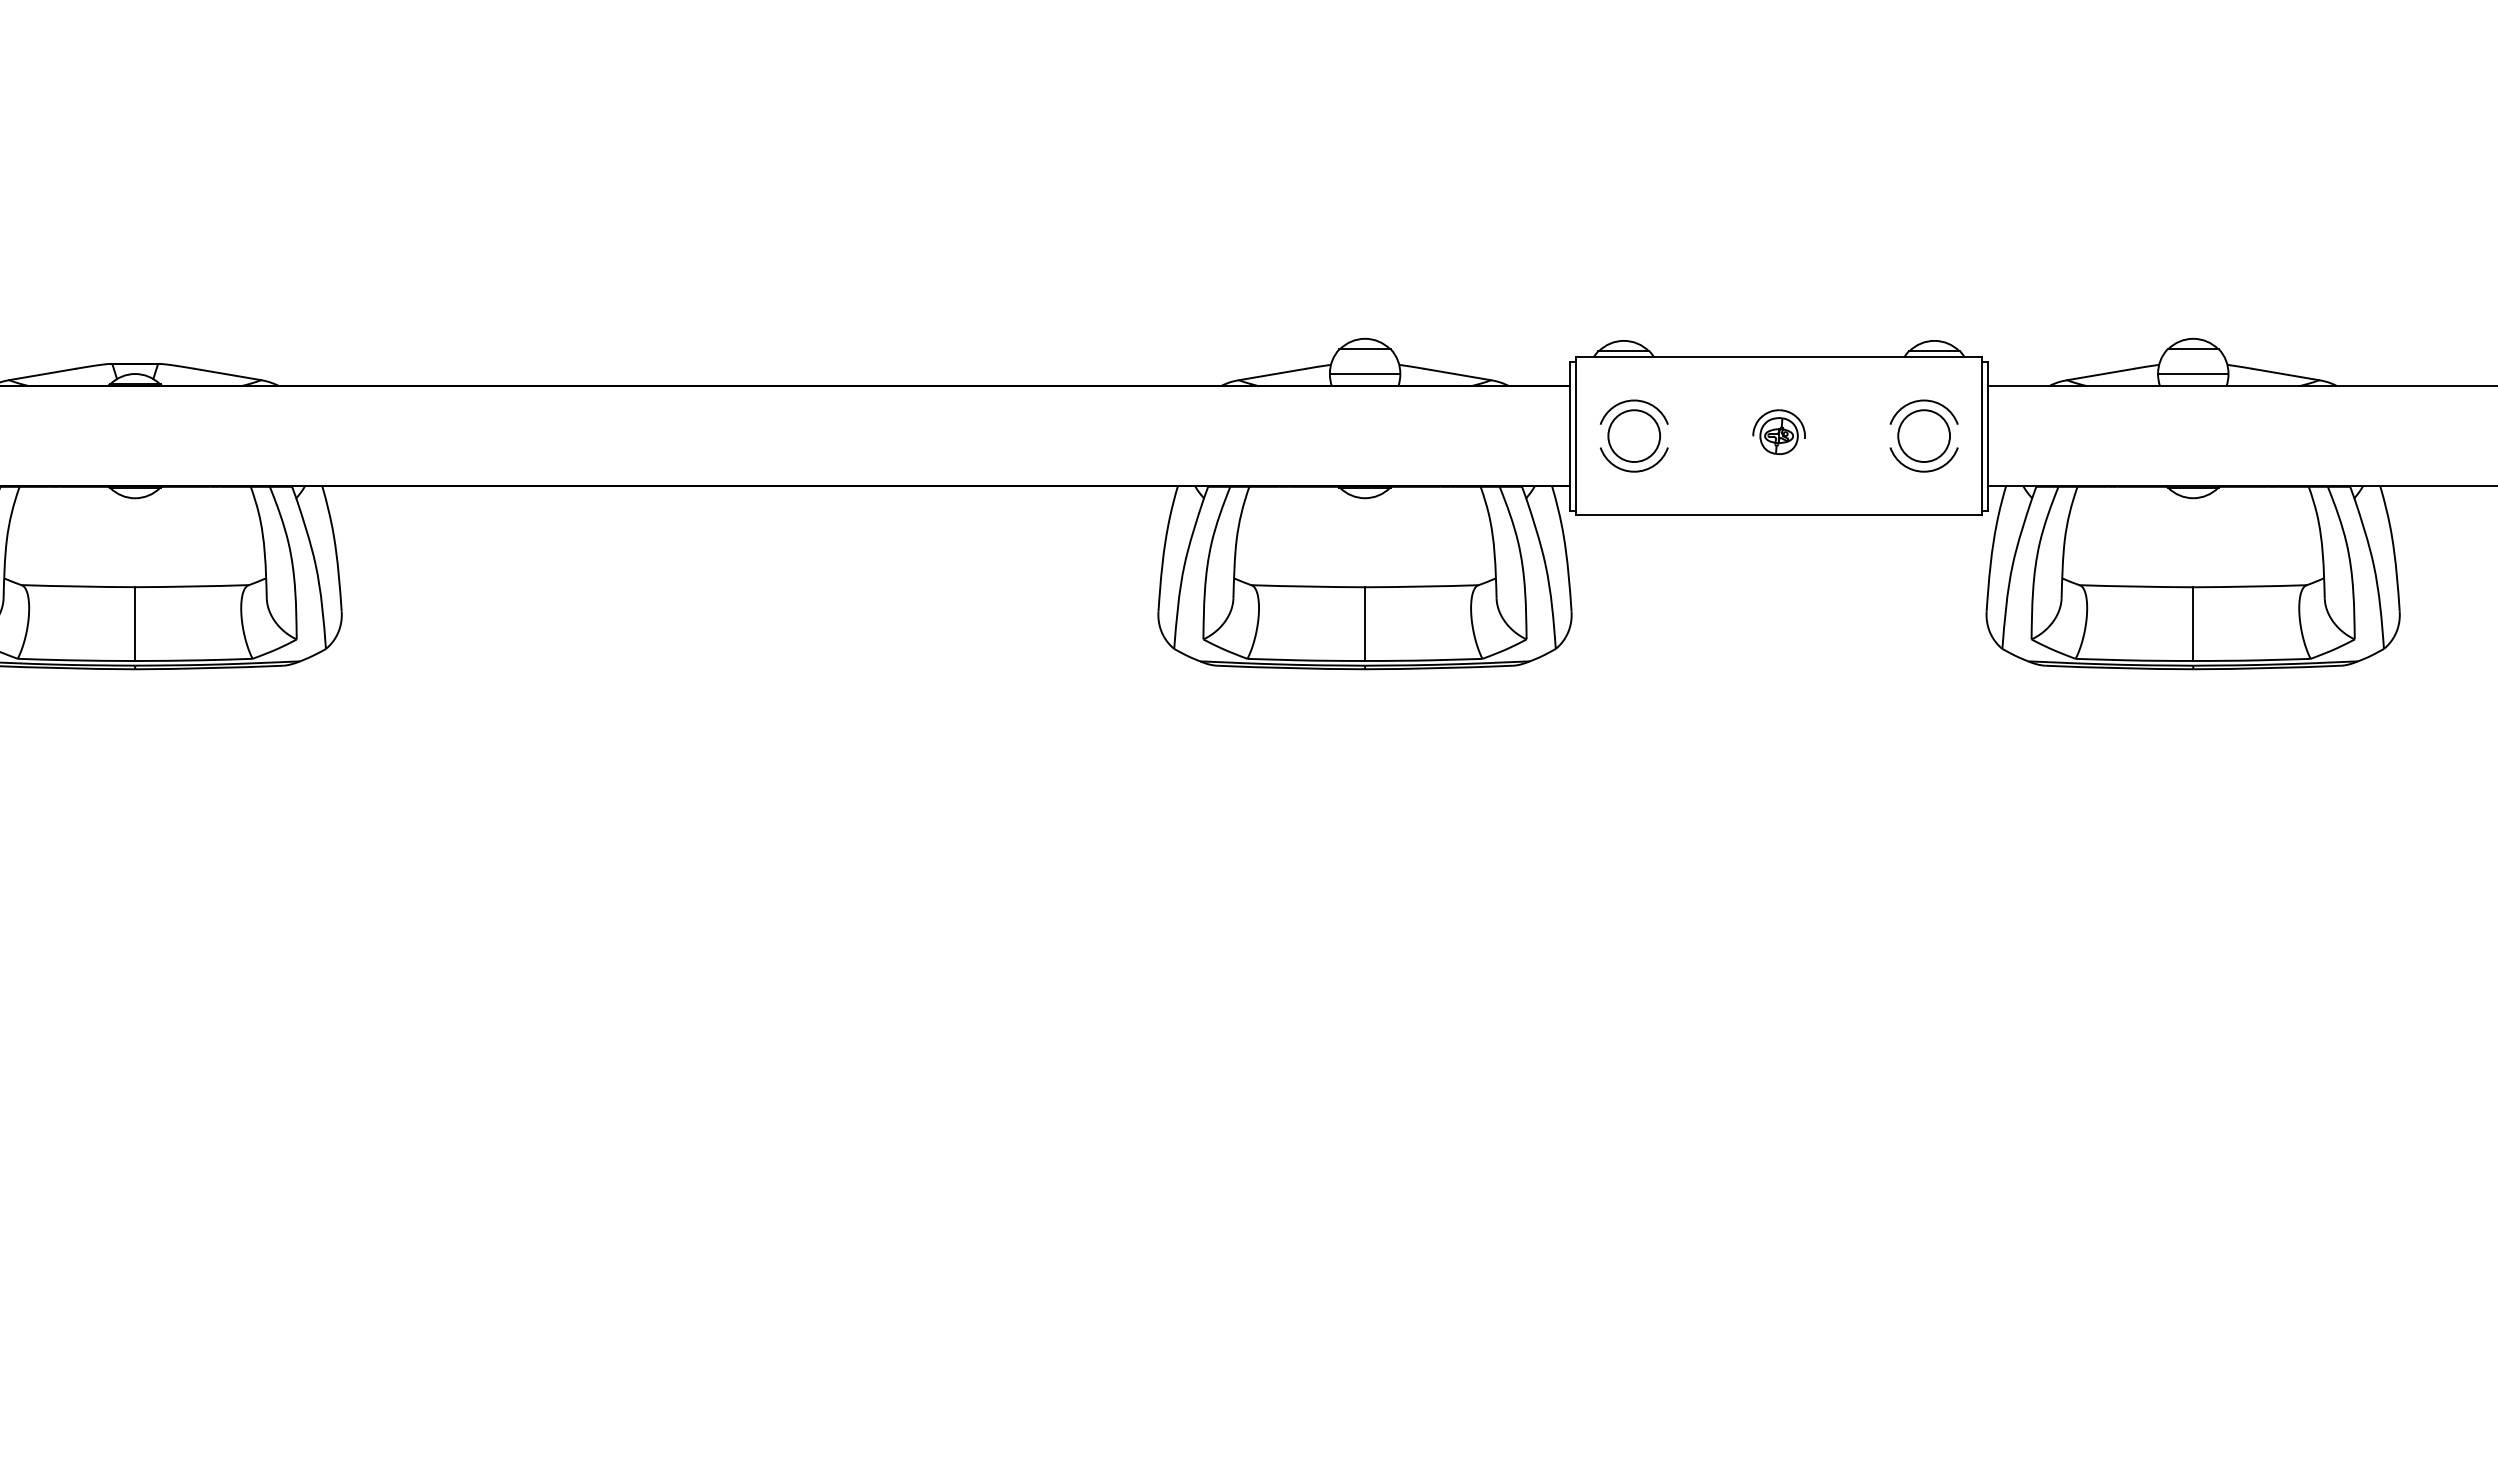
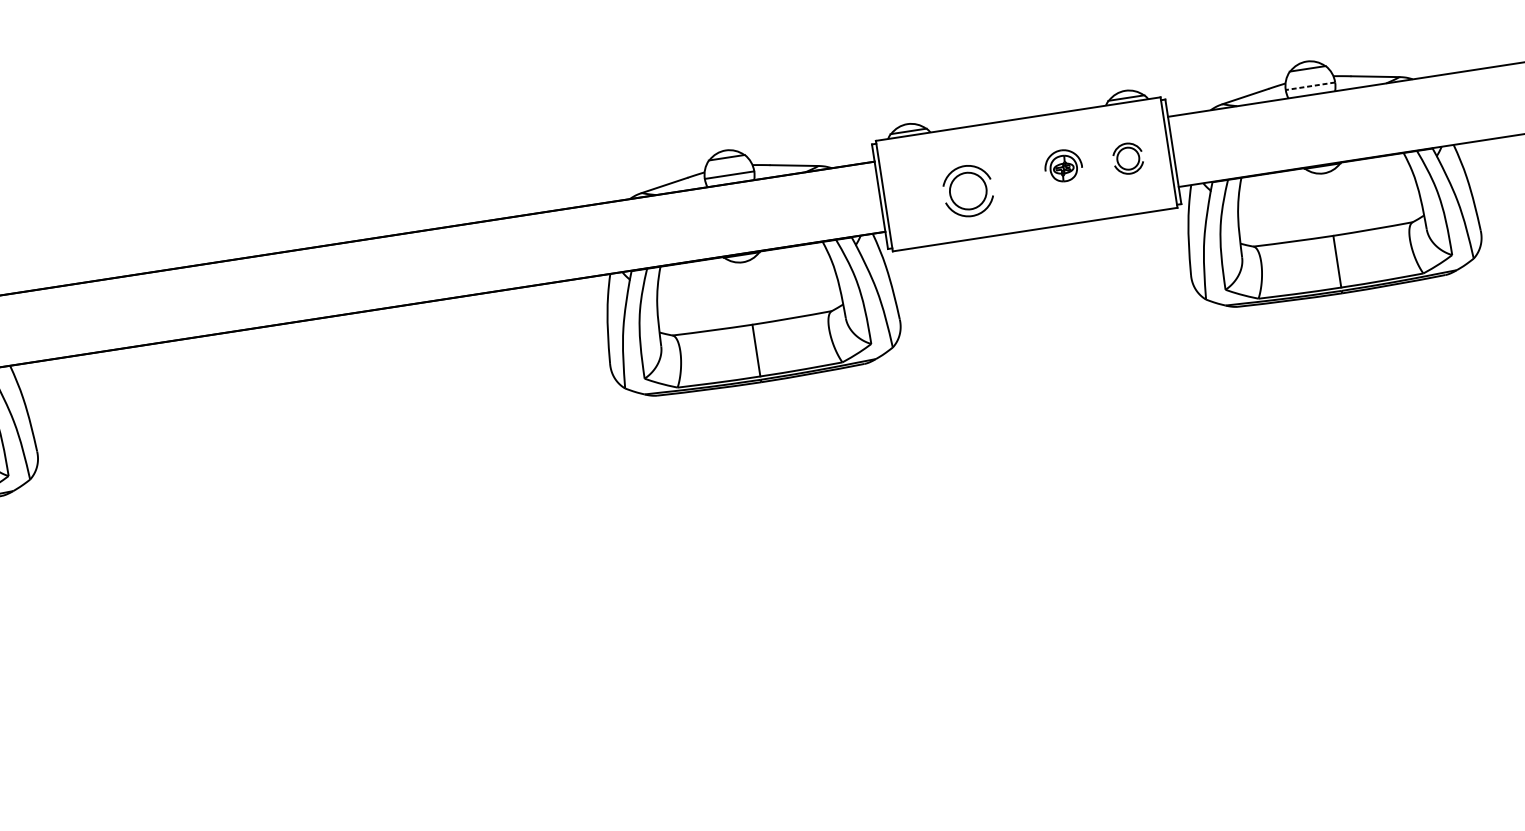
line: (2192, 374) -> (1309, 86), solid -> dashed
part: (1778, 431) -> (1062, 165), moved
part: (1633, 435) -> (967, 190), moved
part: (1923, 435) -> (1127, 158), size x0.6

